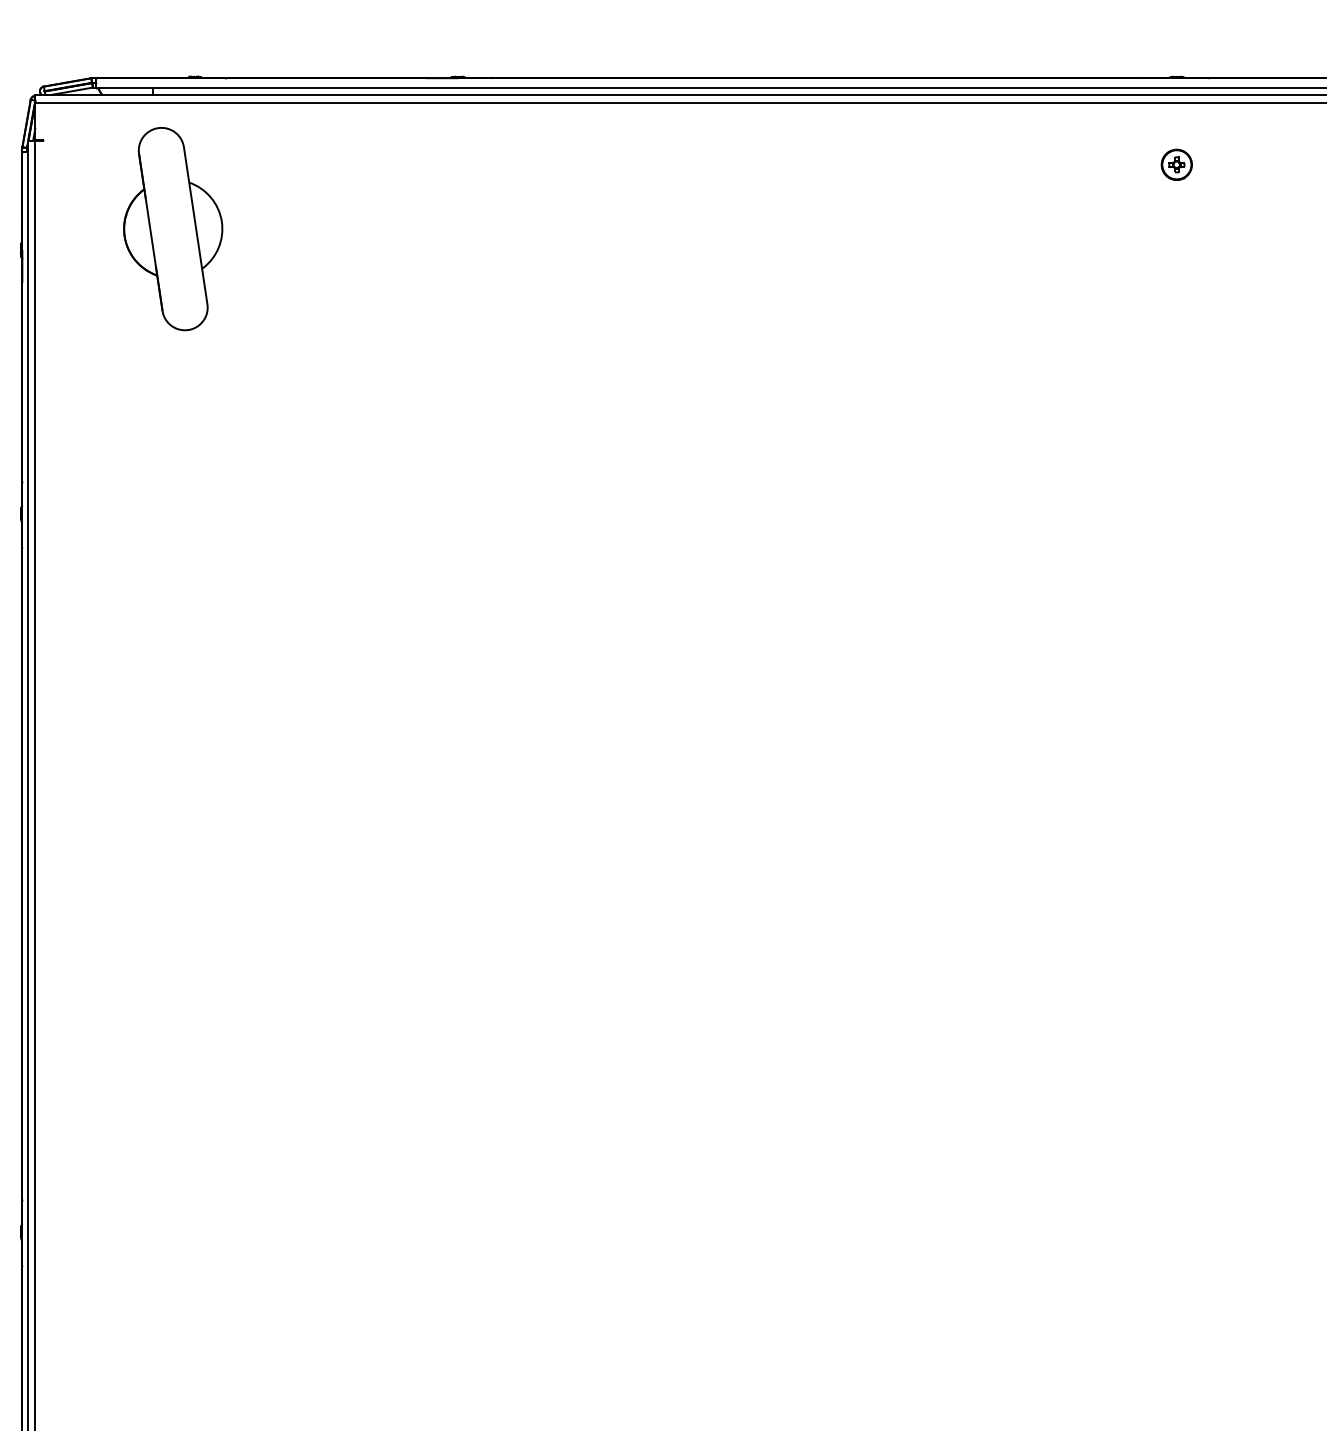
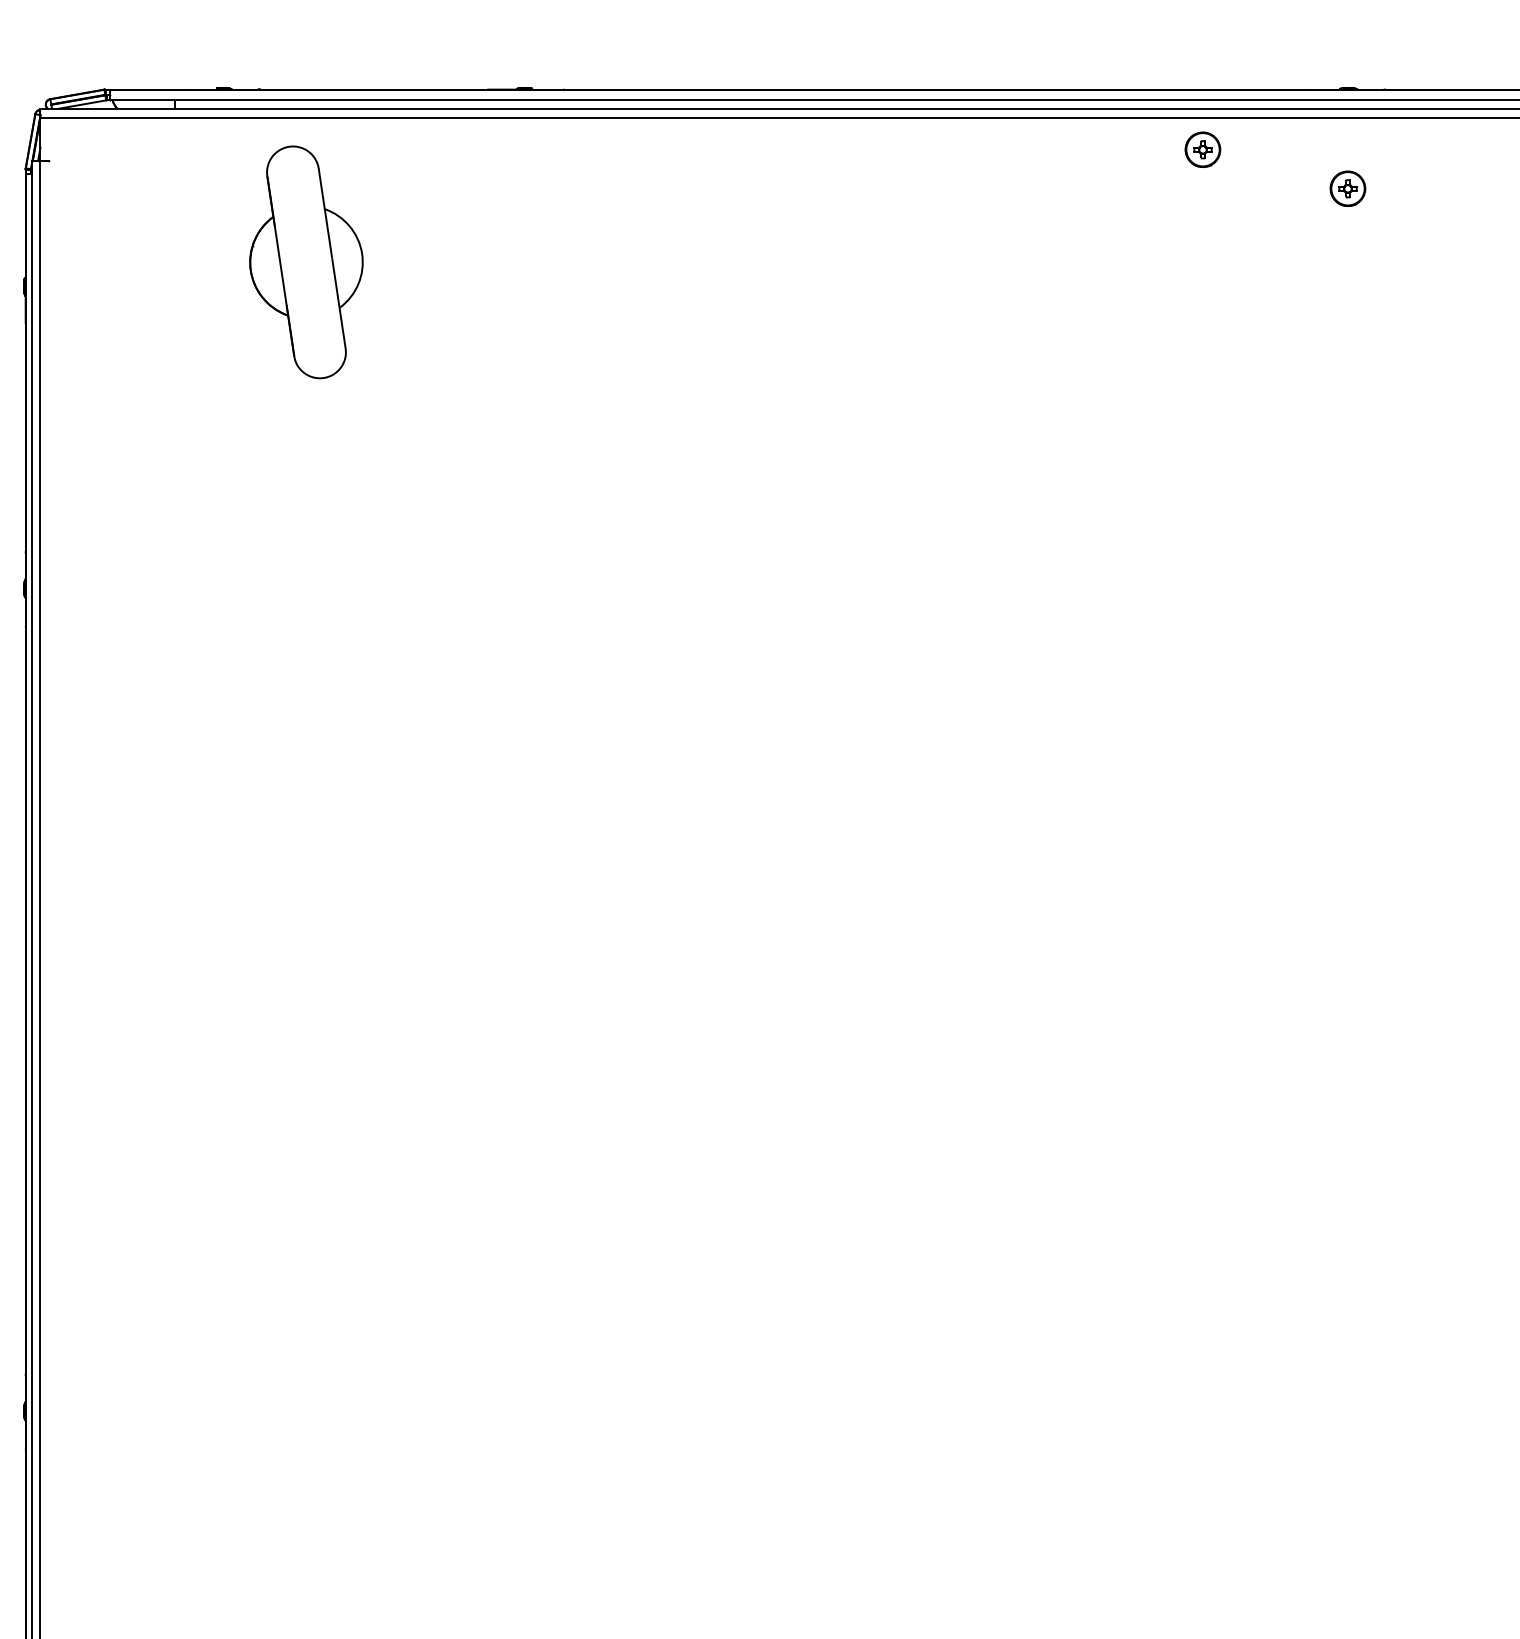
part: (1049, 130) -> (1202, 149), added
part: (173, 229) -> (306, 262), moved

